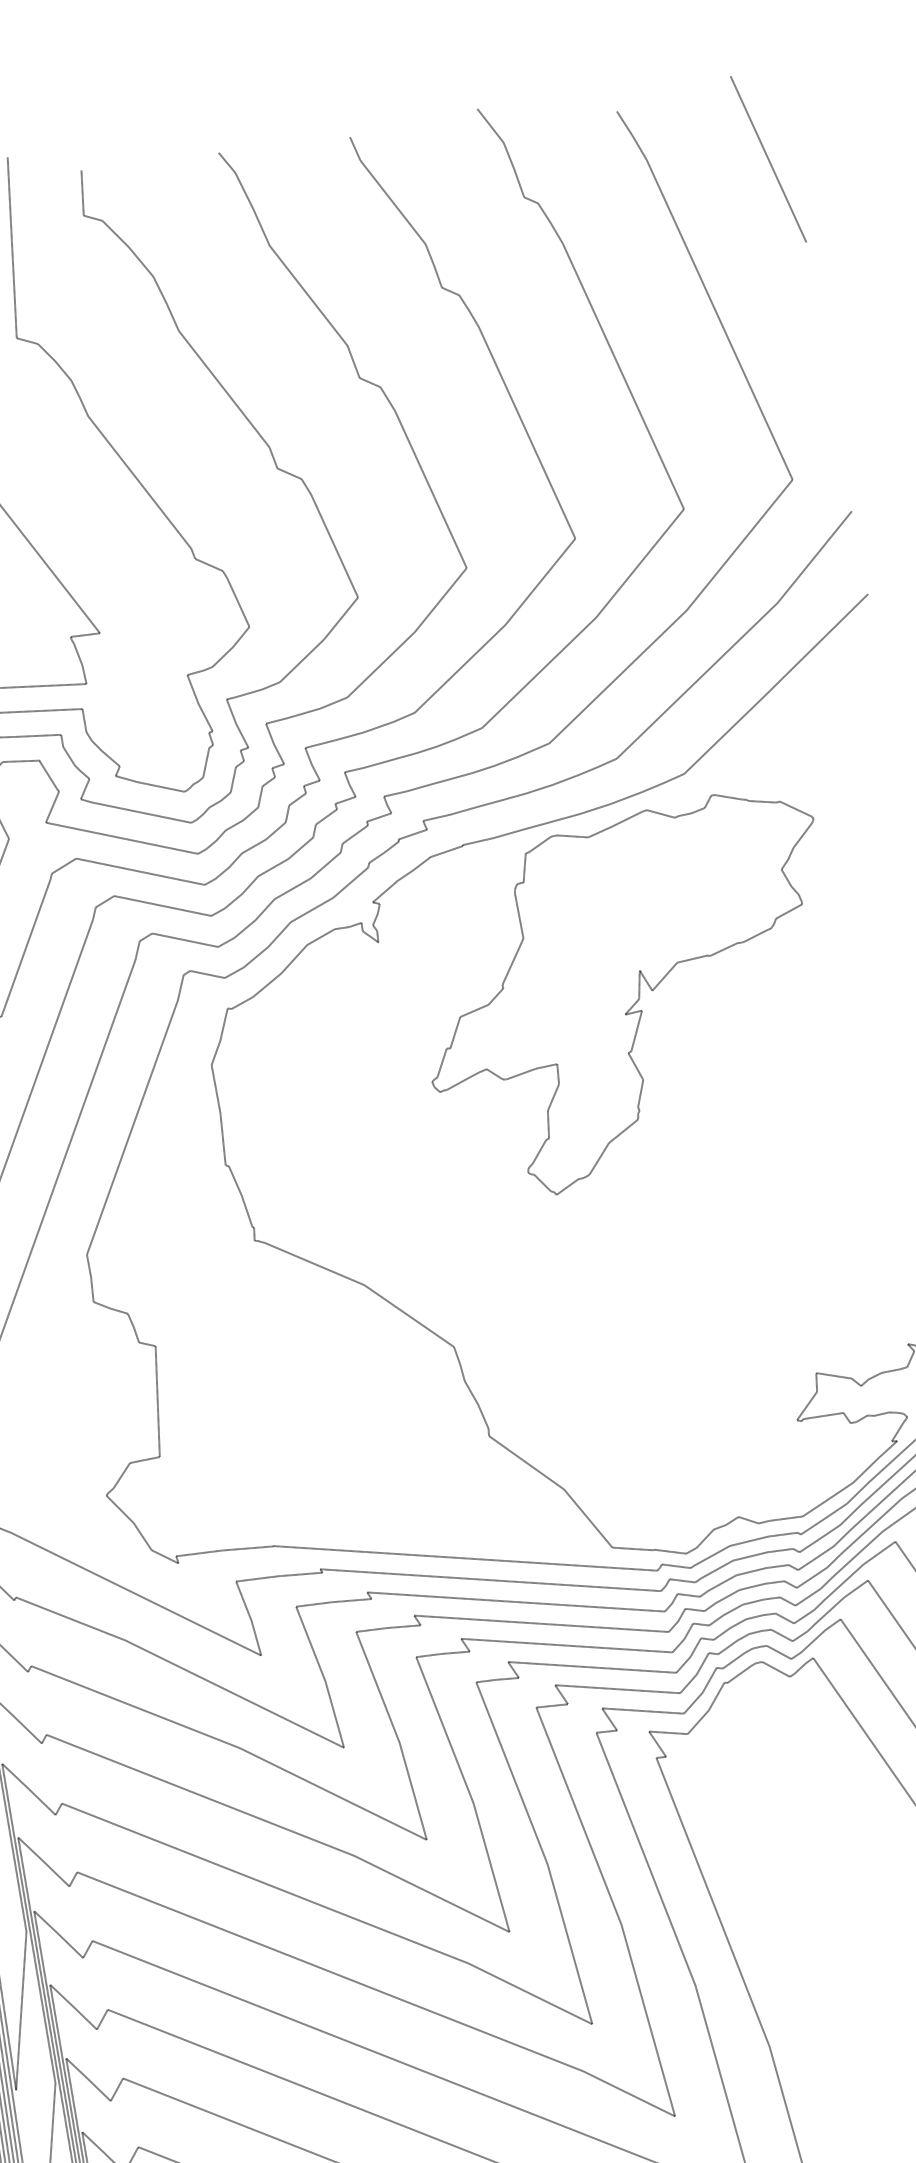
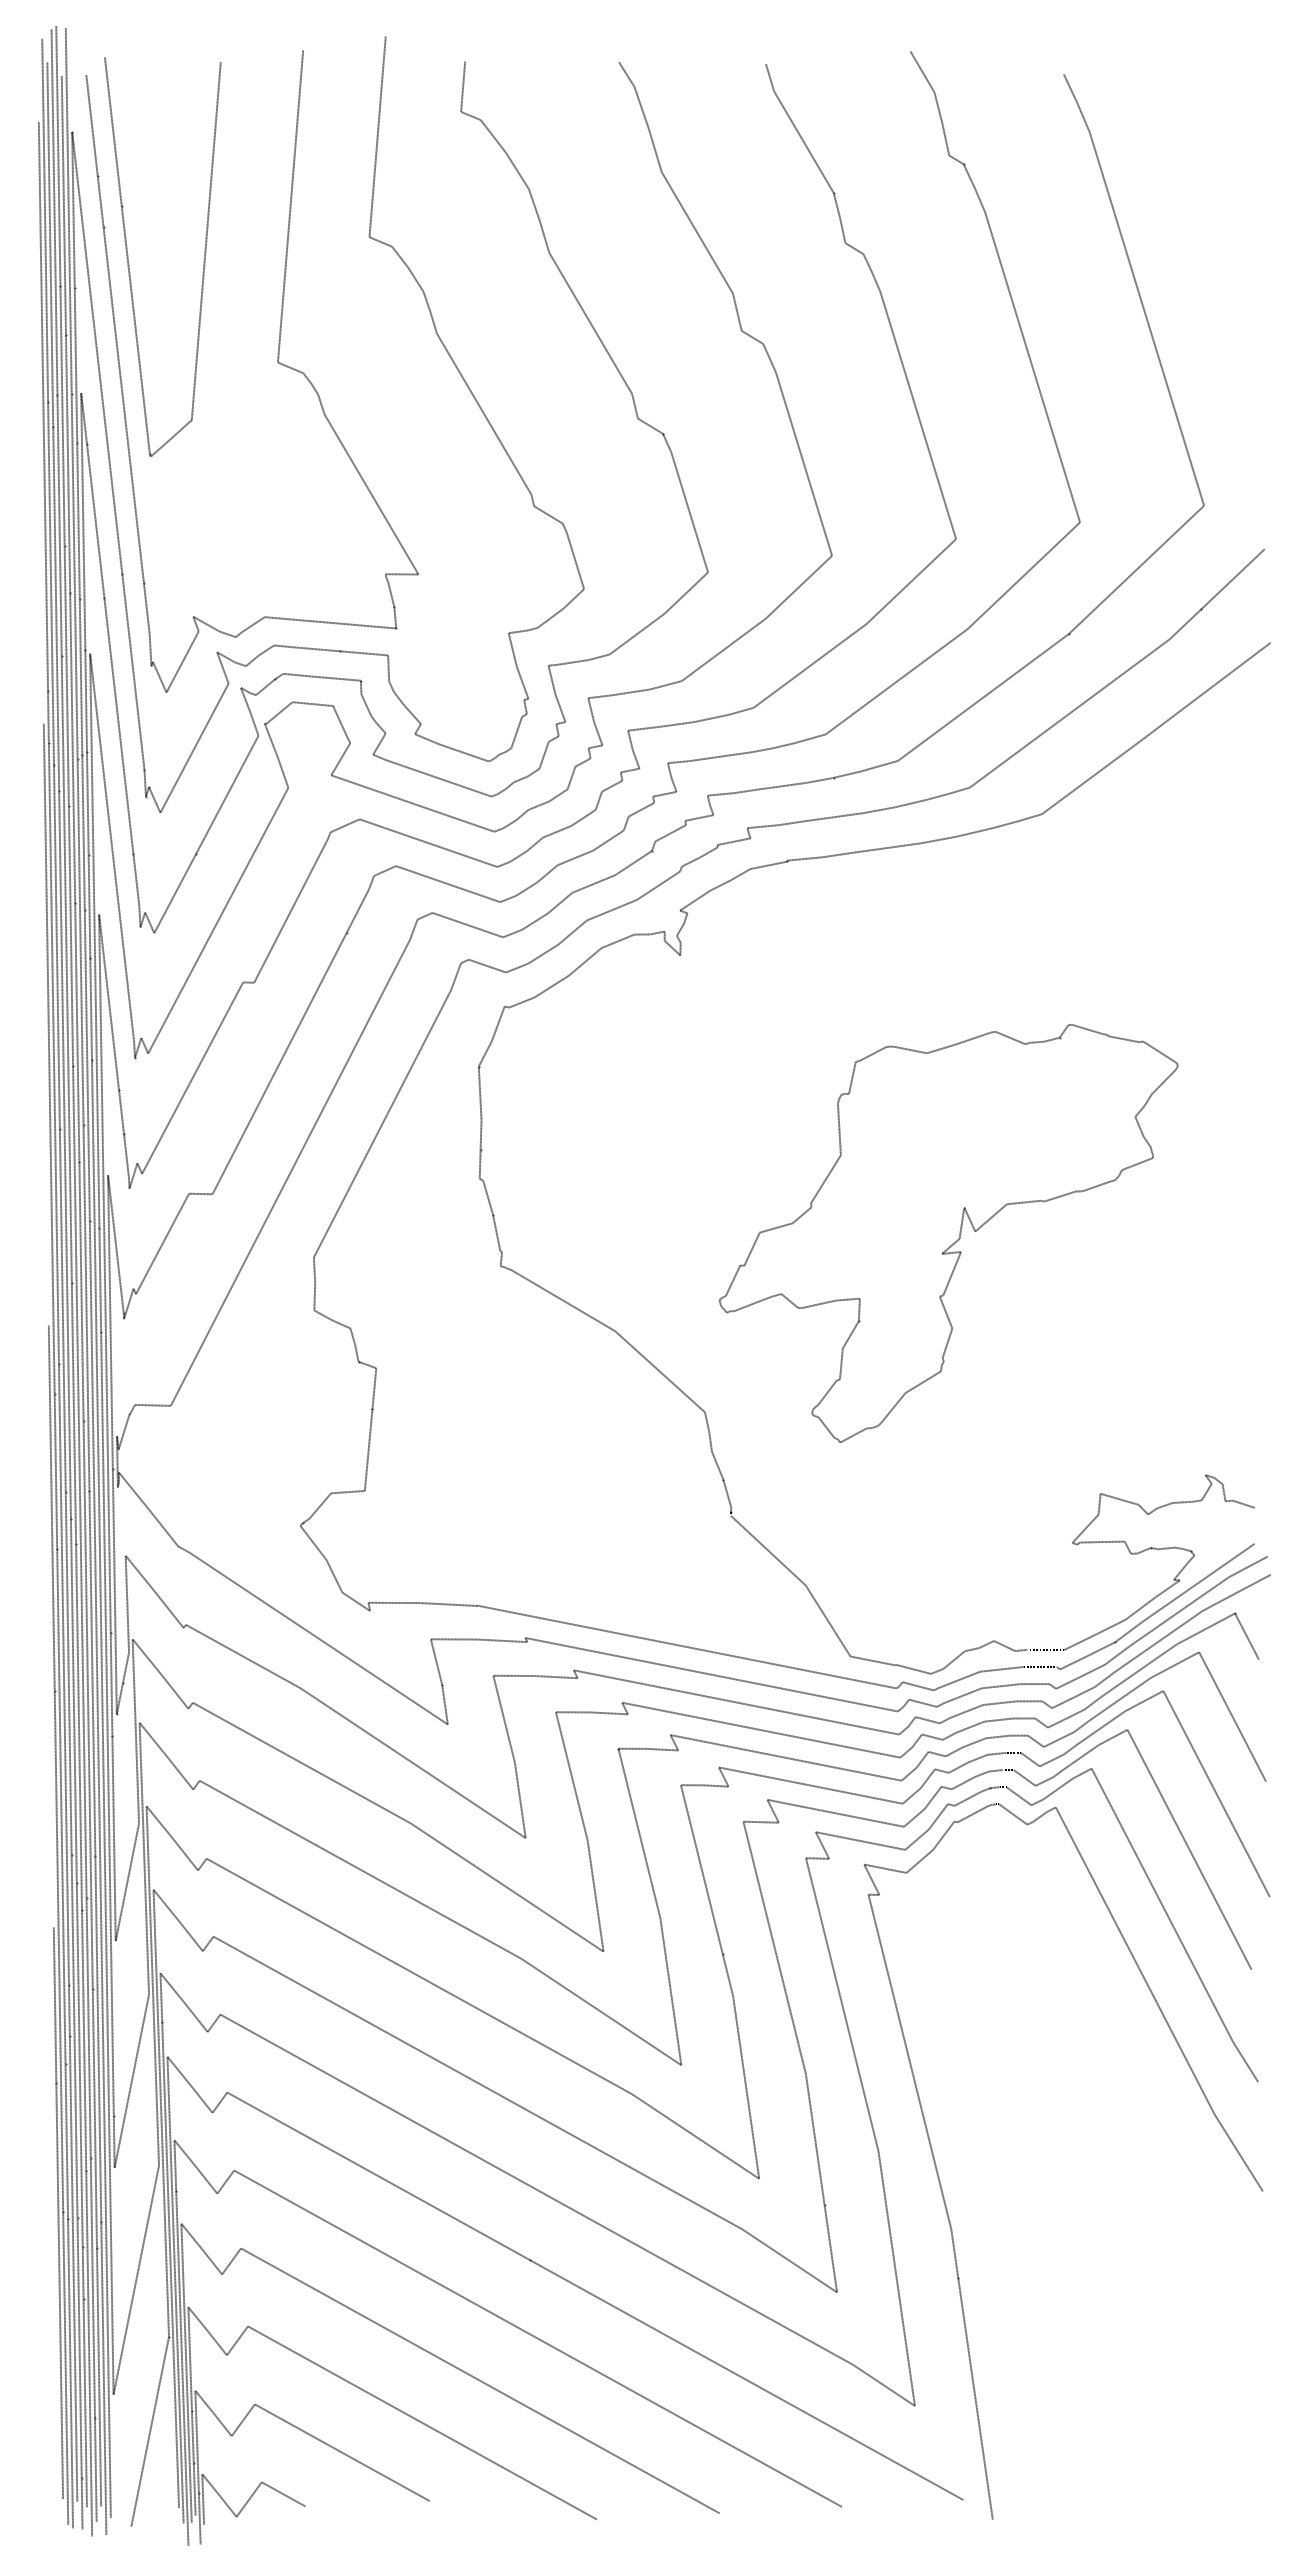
line: (768, 159) -> (1223, 149), removed
part: (628, 995) -> (948, 1233), moved

